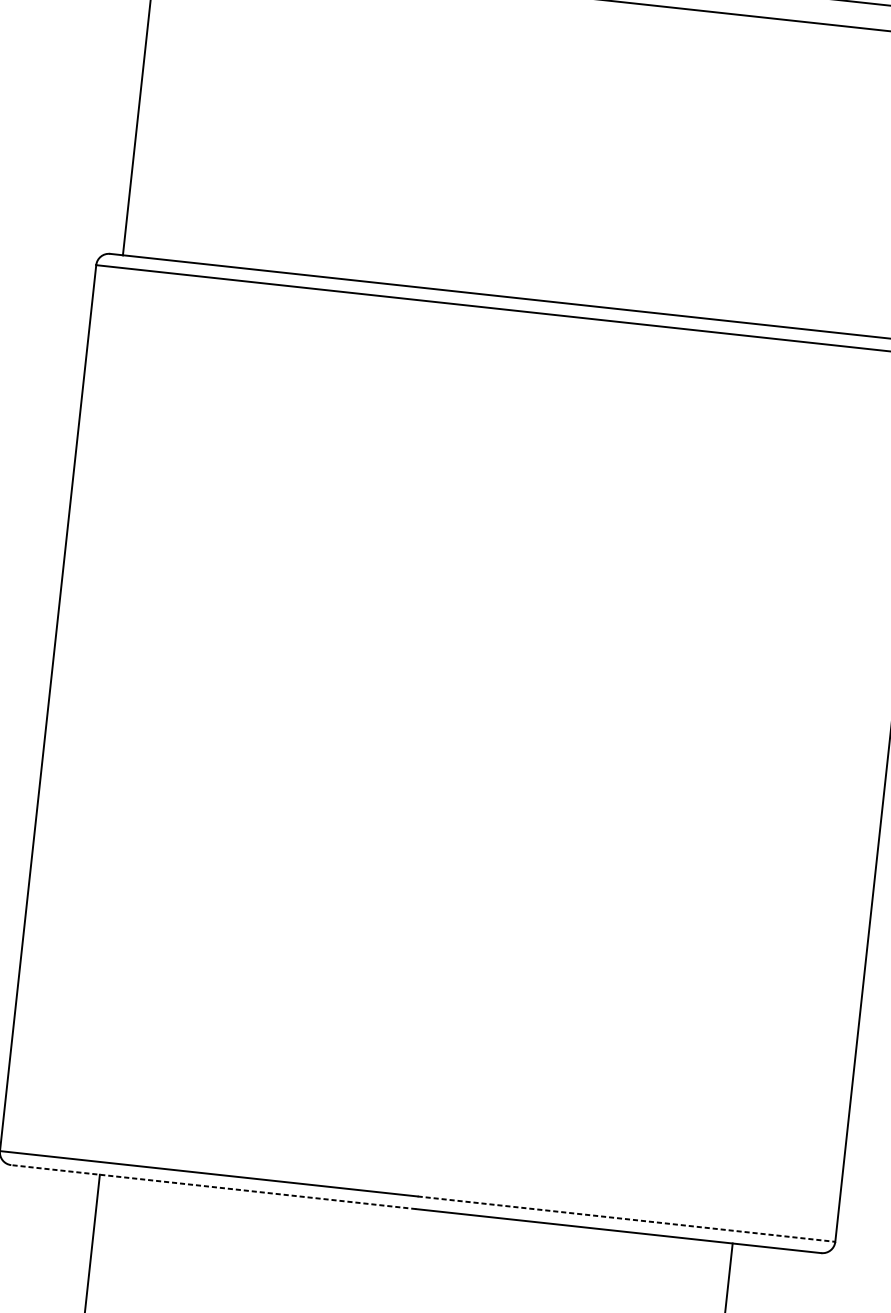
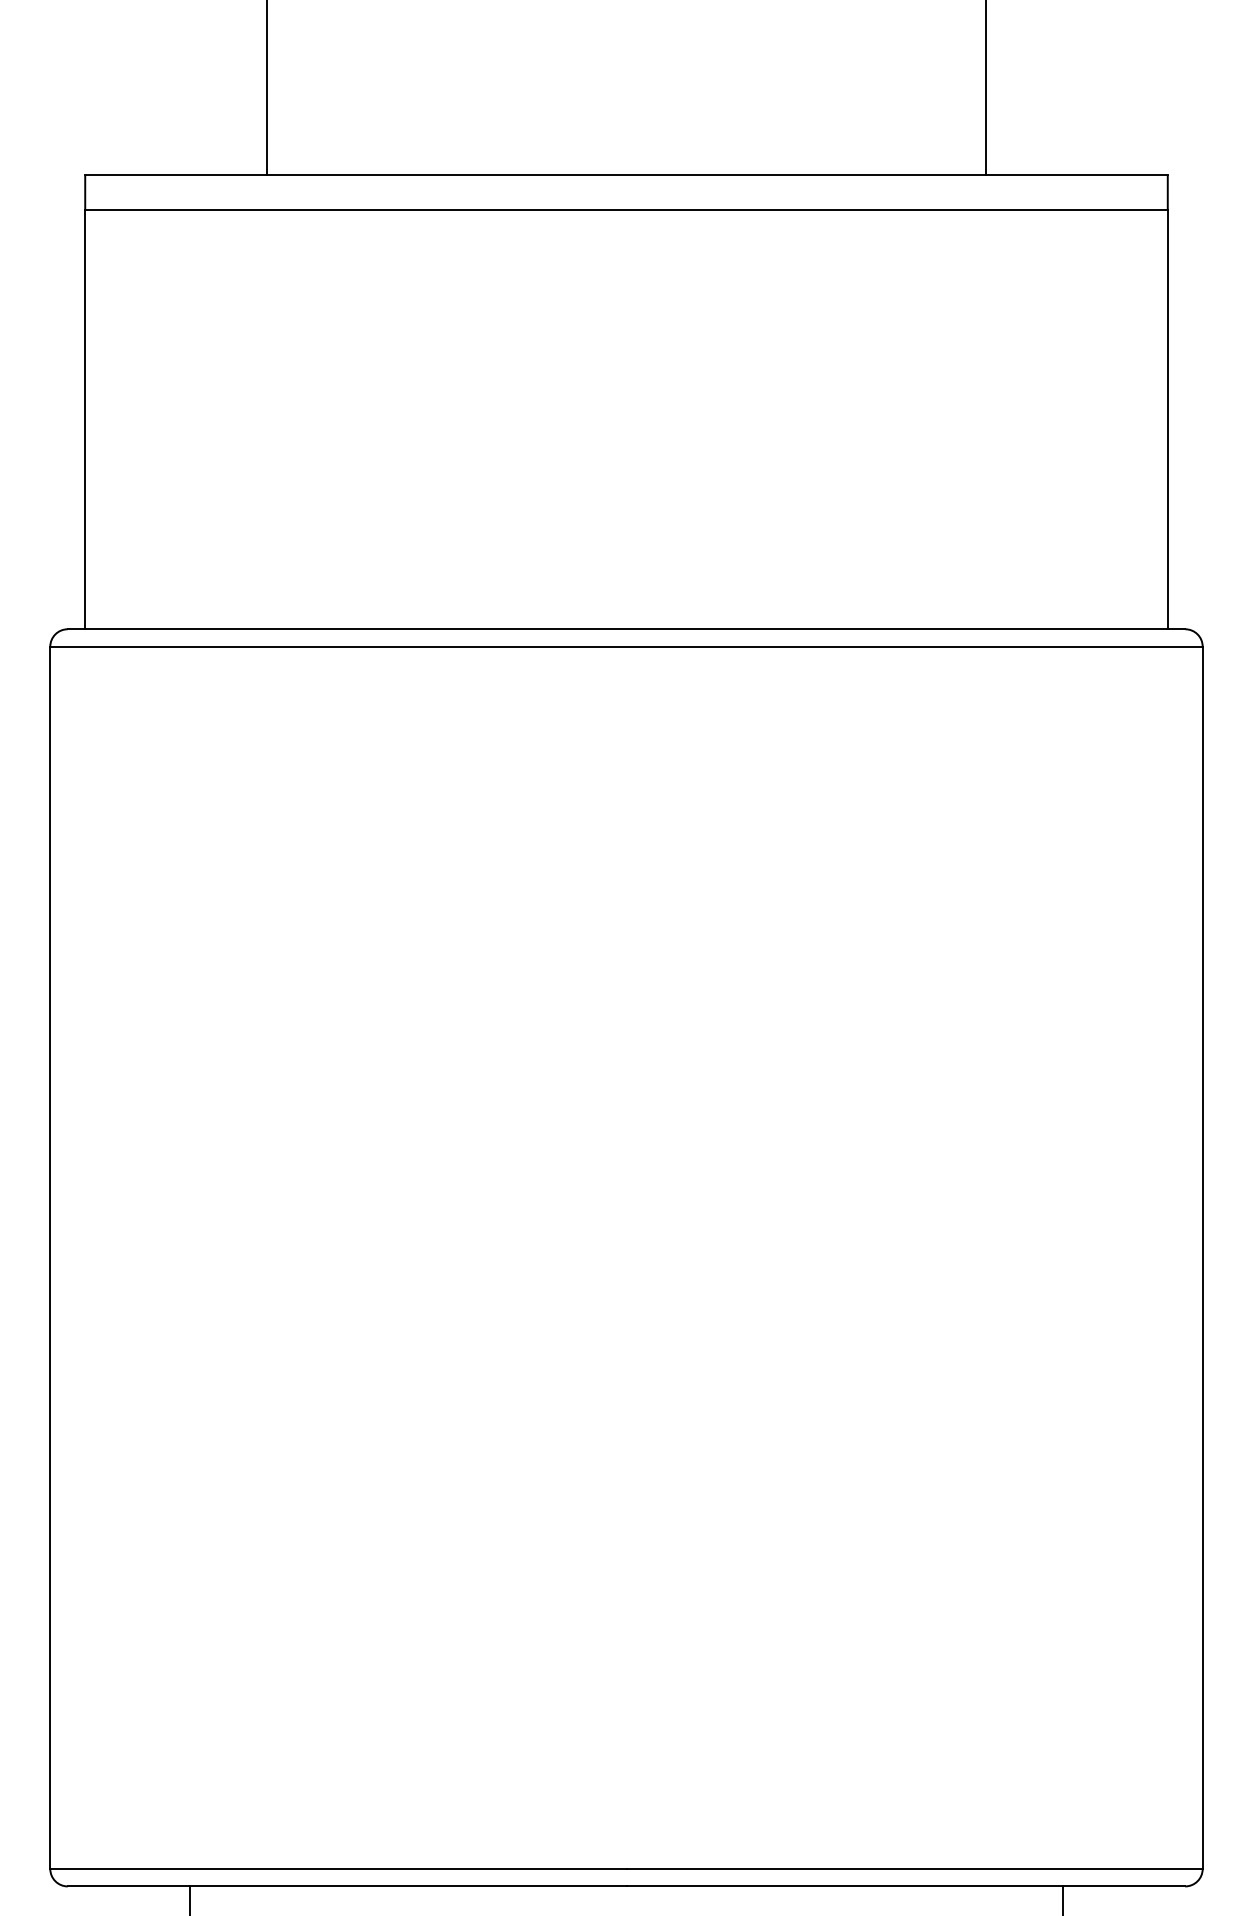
line: (213, 1187) -> (346, 1886), dashed -> solid
line: (627, 1218) -> (915, 1868), dashed -> solid

